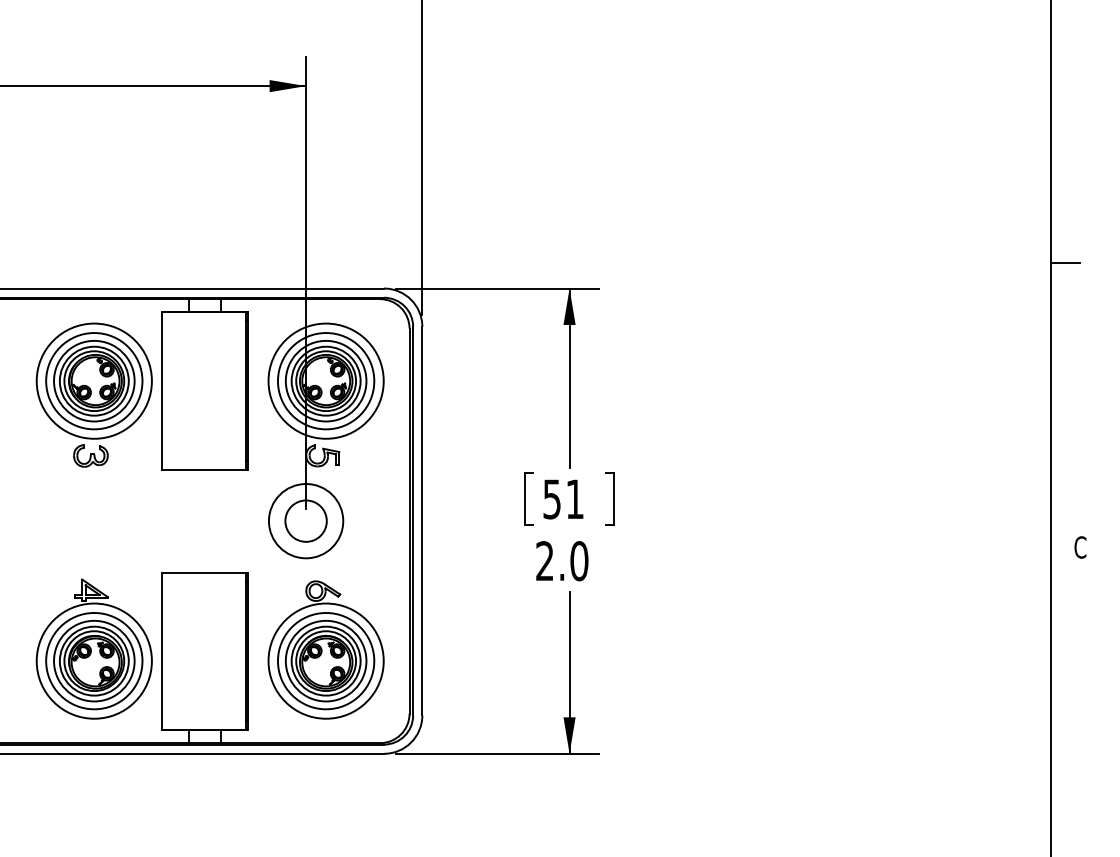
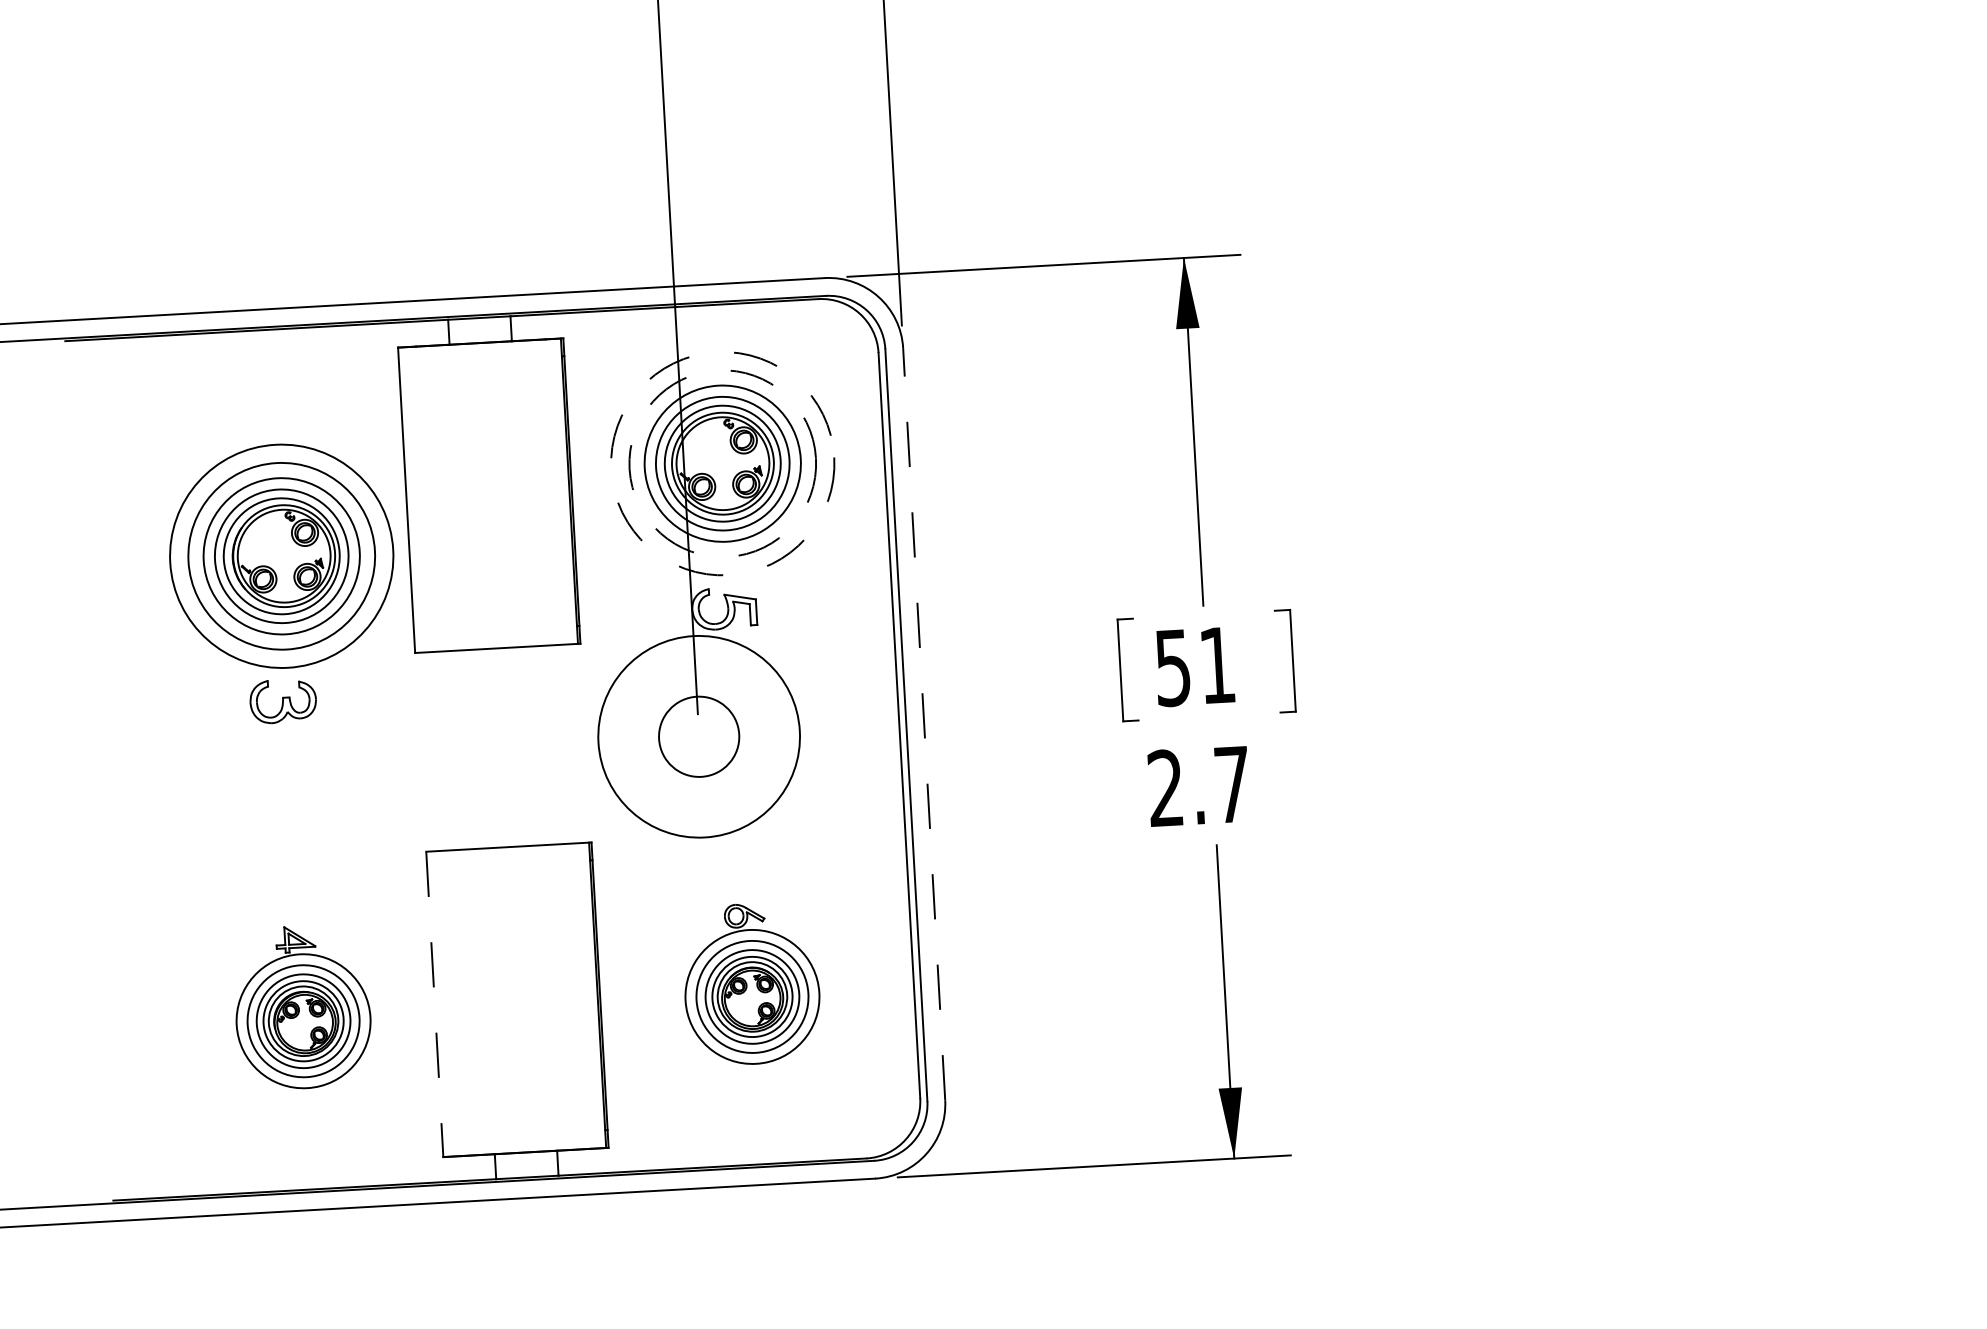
circle: (325, 380) -> (721, 462), solid -> dashed
circle: (325, 381) -> (721, 464), solid -> dashed
part: (93, 394) -> (281, 582), moved
line: (422, 520) -> (924, 722), solid -> dashed
circle: (305, 521) -> (698, 737), size x1.4
text: (579, 561) -> (1232, 785), 2.0 -> 2.7
part: (93, 648) -> (301, 1006), size x0.6
part: (325, 649) -> (750, 983), size x0.6
line: (162, 651) -> (435, 1004), solid -> dashed

